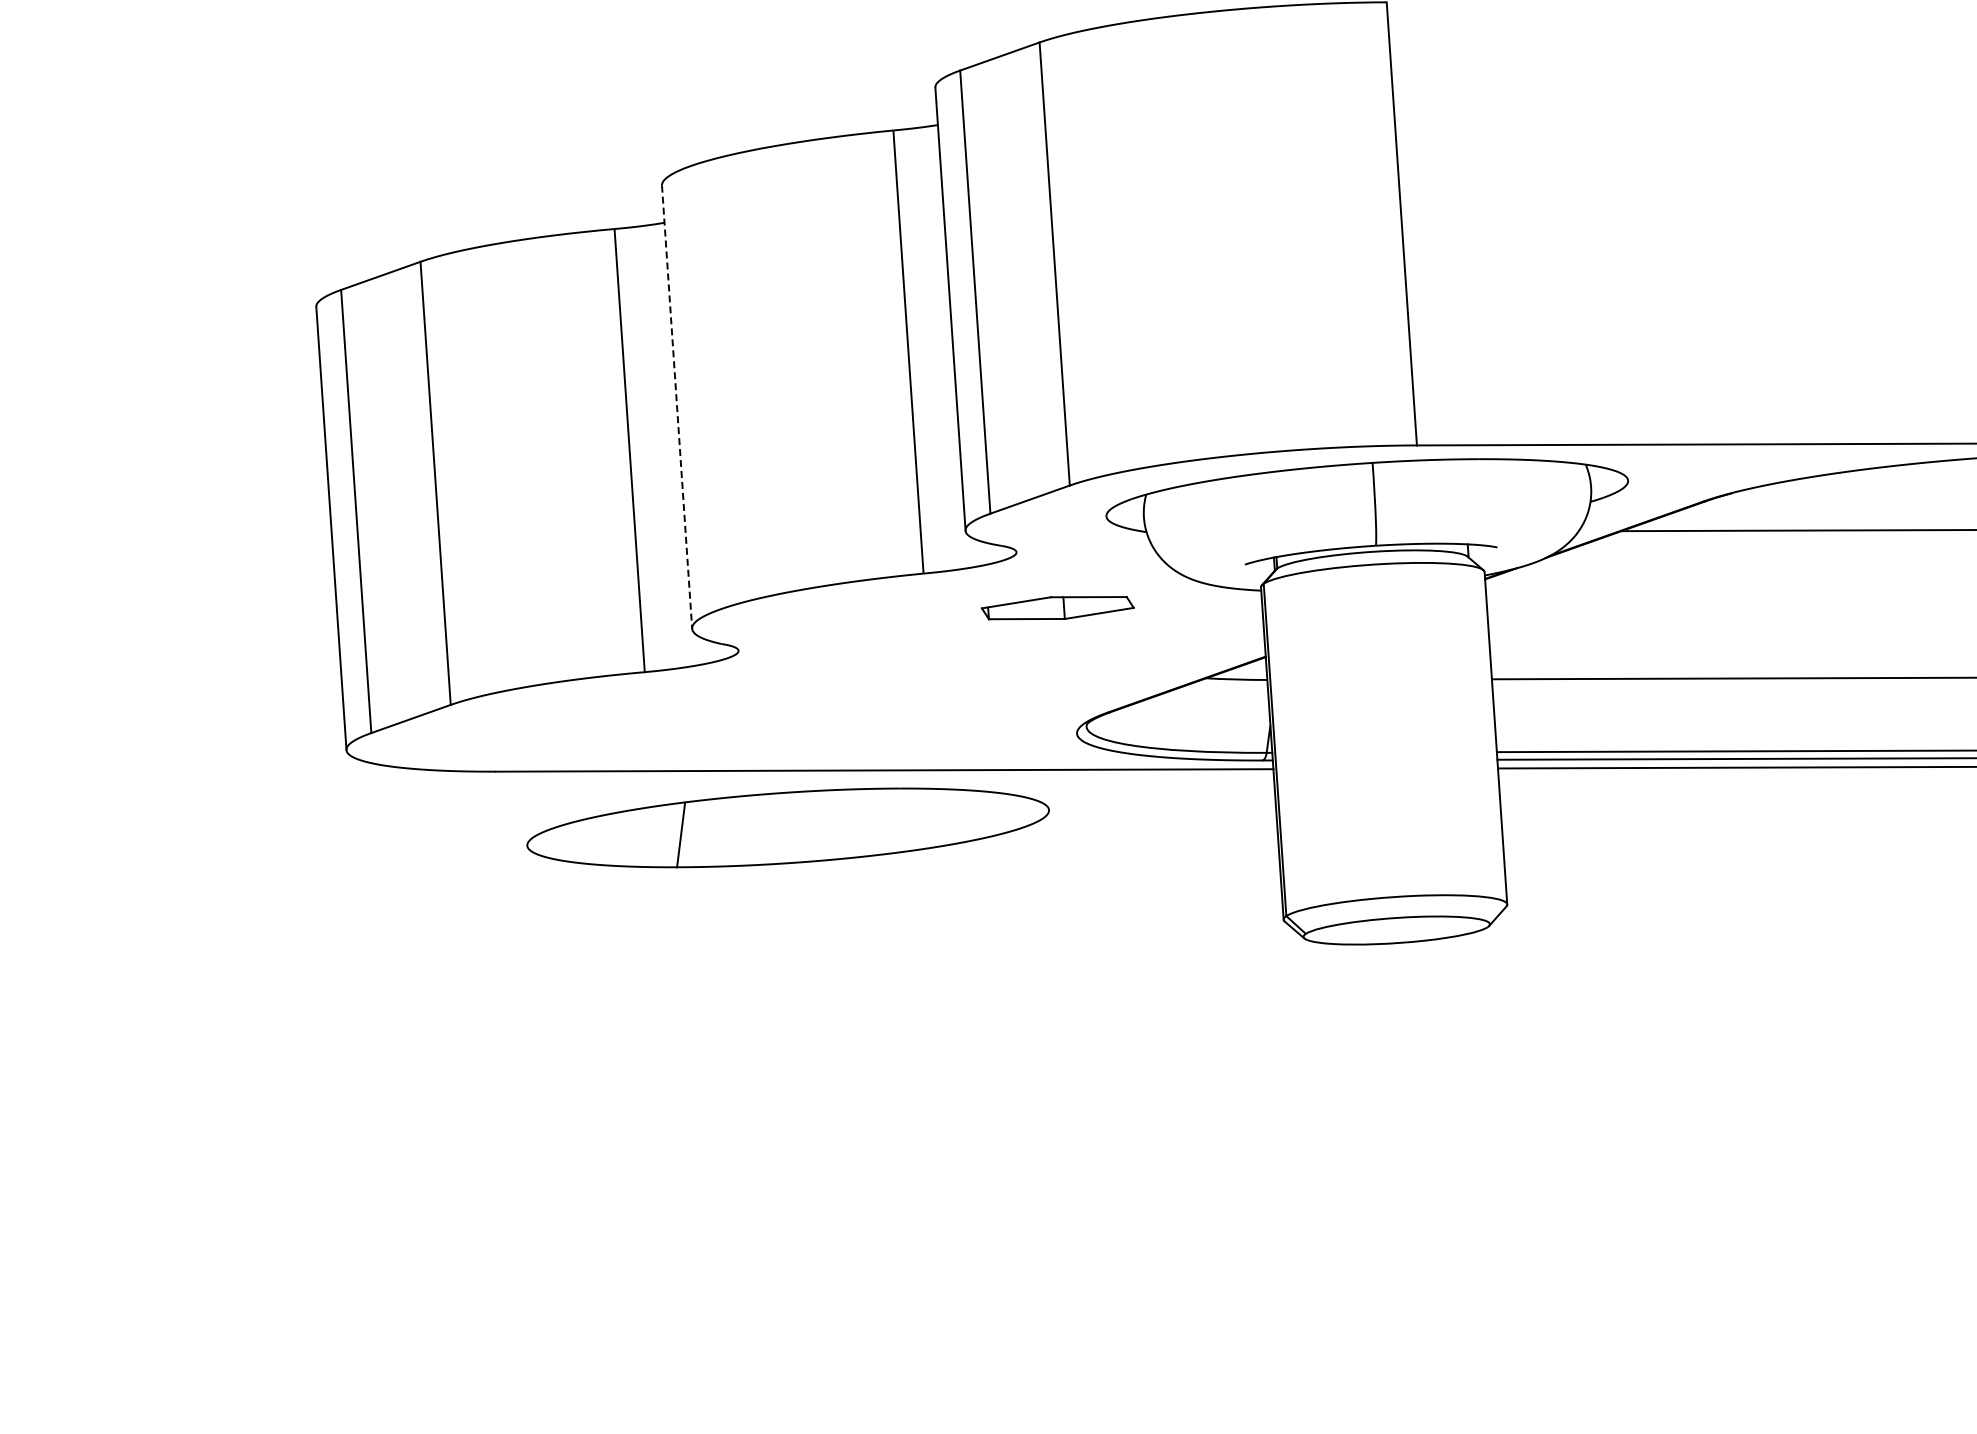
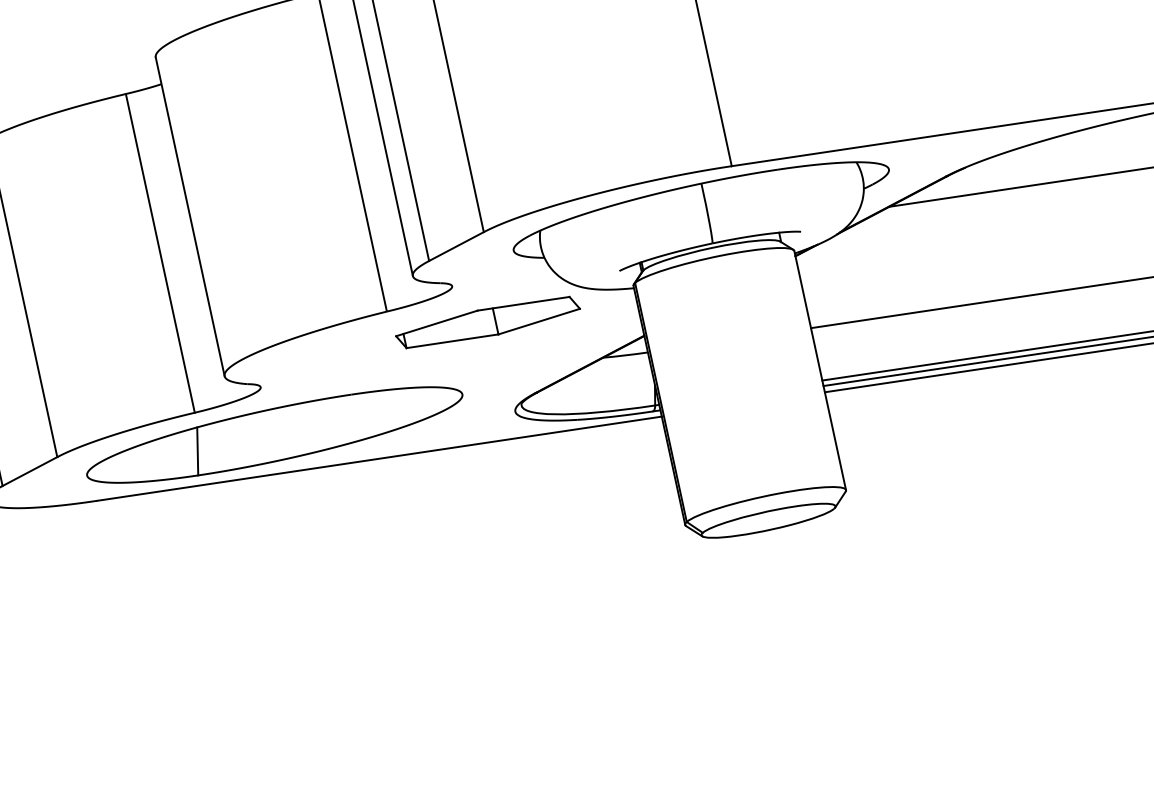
line: (677, 407) -> (190, 217), dashed -> solid
part: (1057, 607) -> (487, 322), size x1.67
part: (787, 827) -> (274, 434), moved

